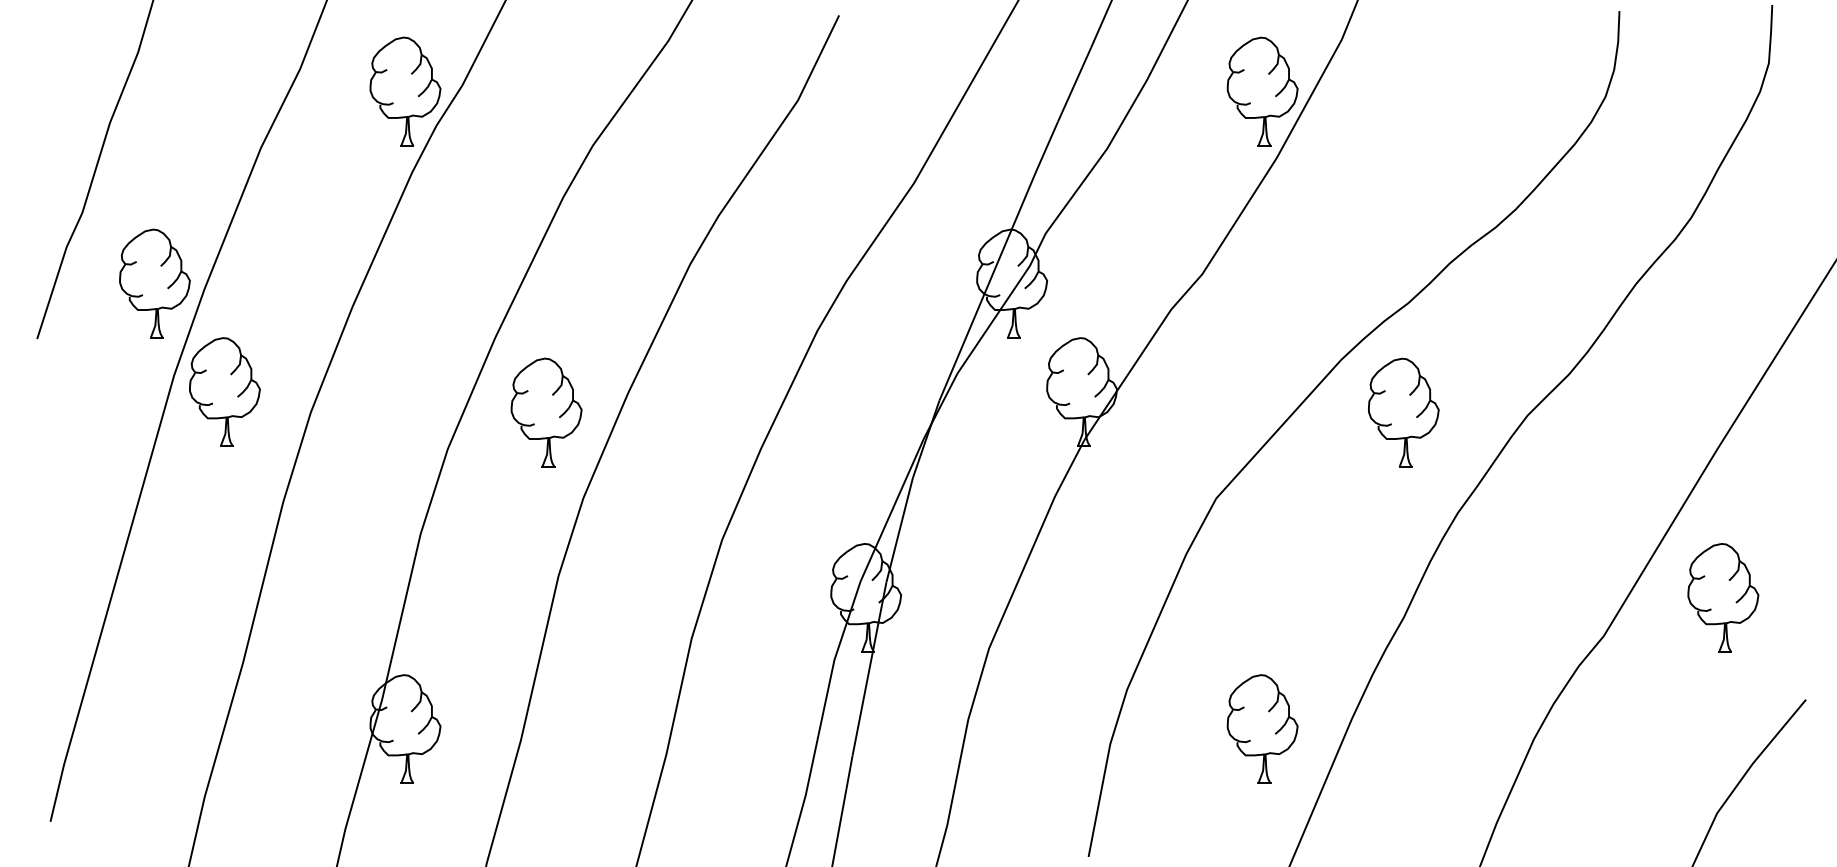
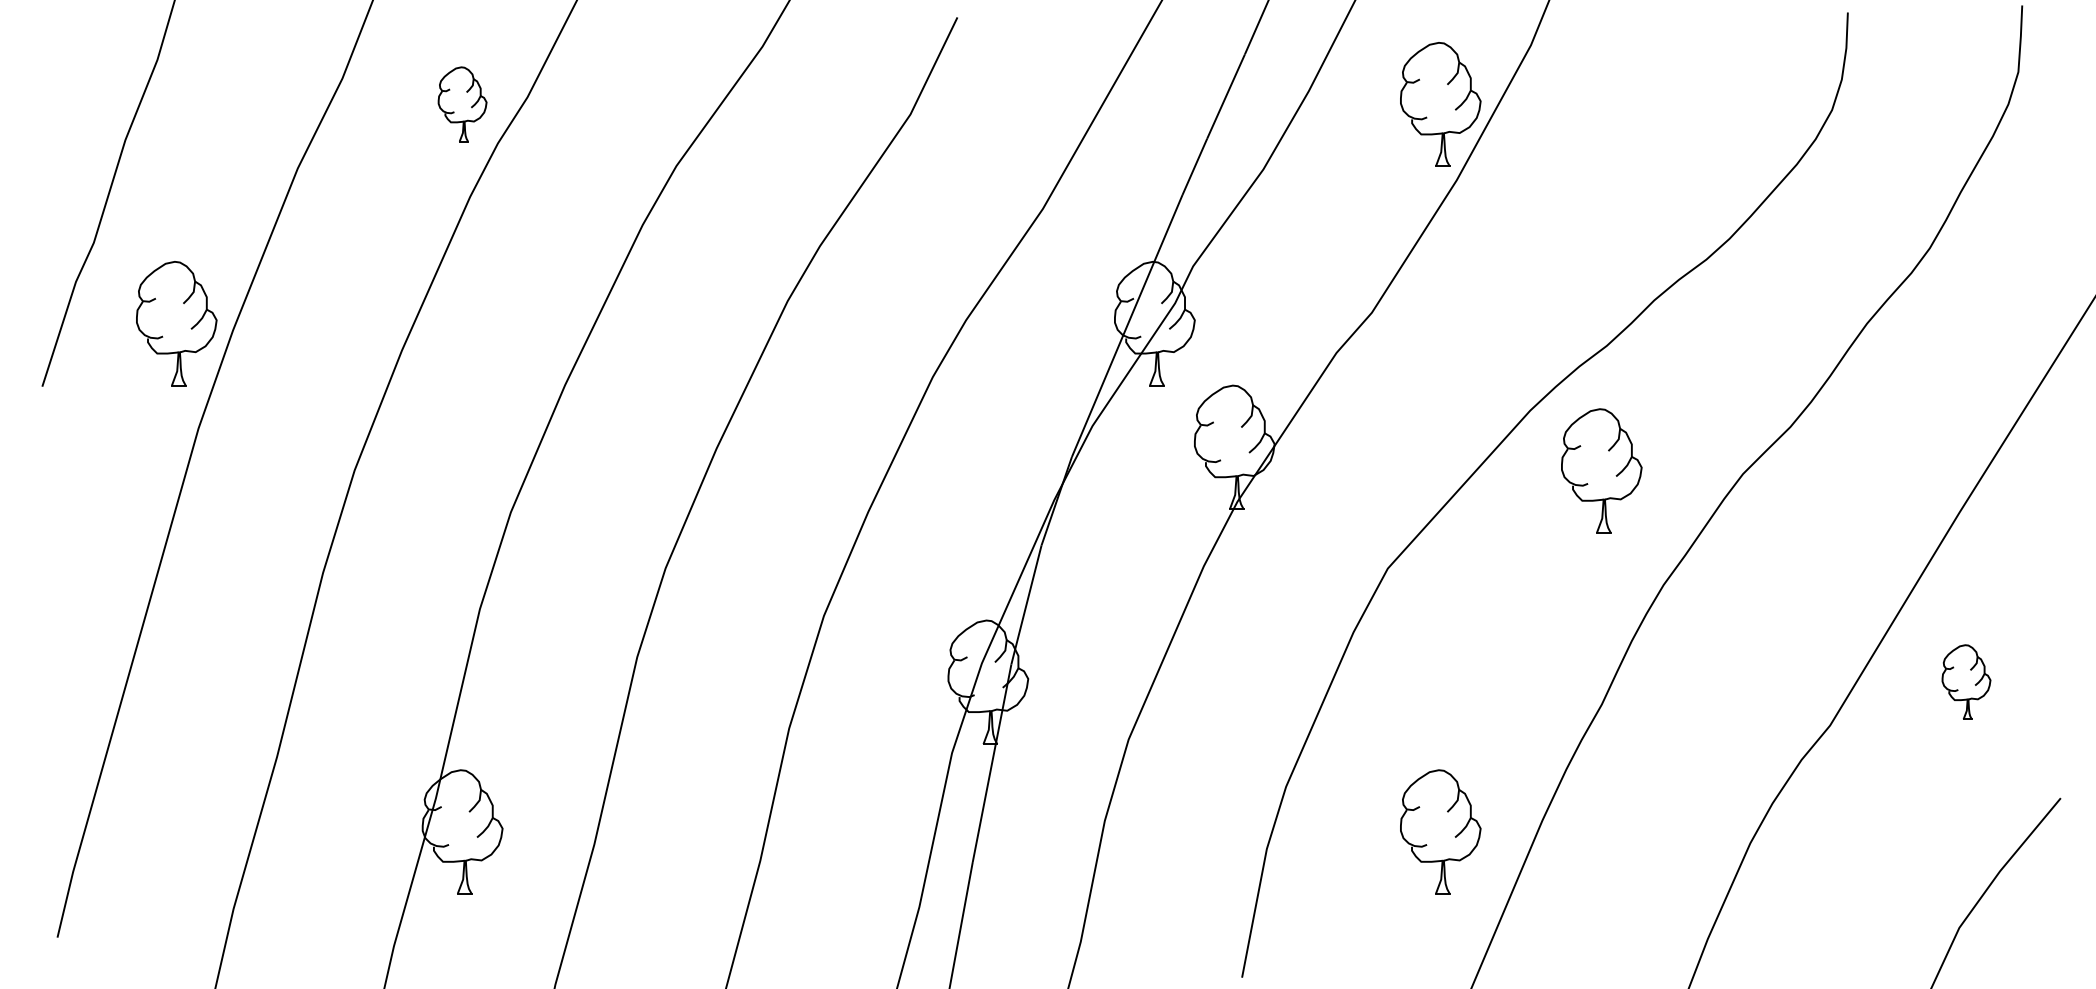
part: (405, 91) -> (462, 104), size x0.6
part: (224, 391) -> (256, 446), removed
part: (546, 412) -> (623, 470), removed
part: (1723, 597) -> (1966, 681), size x0.6

